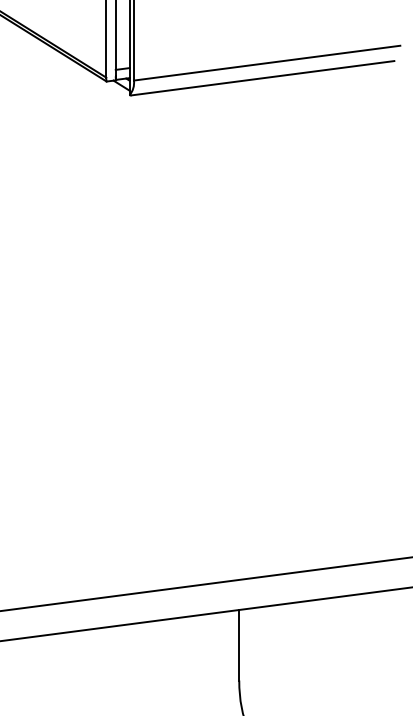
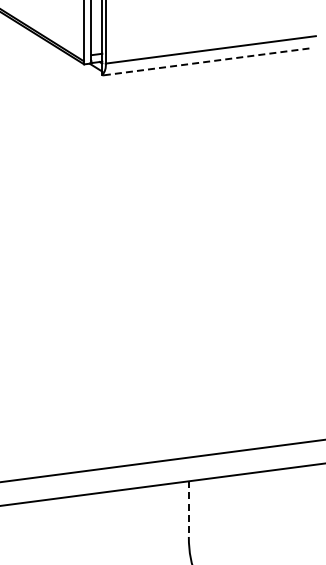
line: (262, 77) -> (207, 61), solid -> dashed
line: (238, 645) -> (188, 509), solid -> dashed

